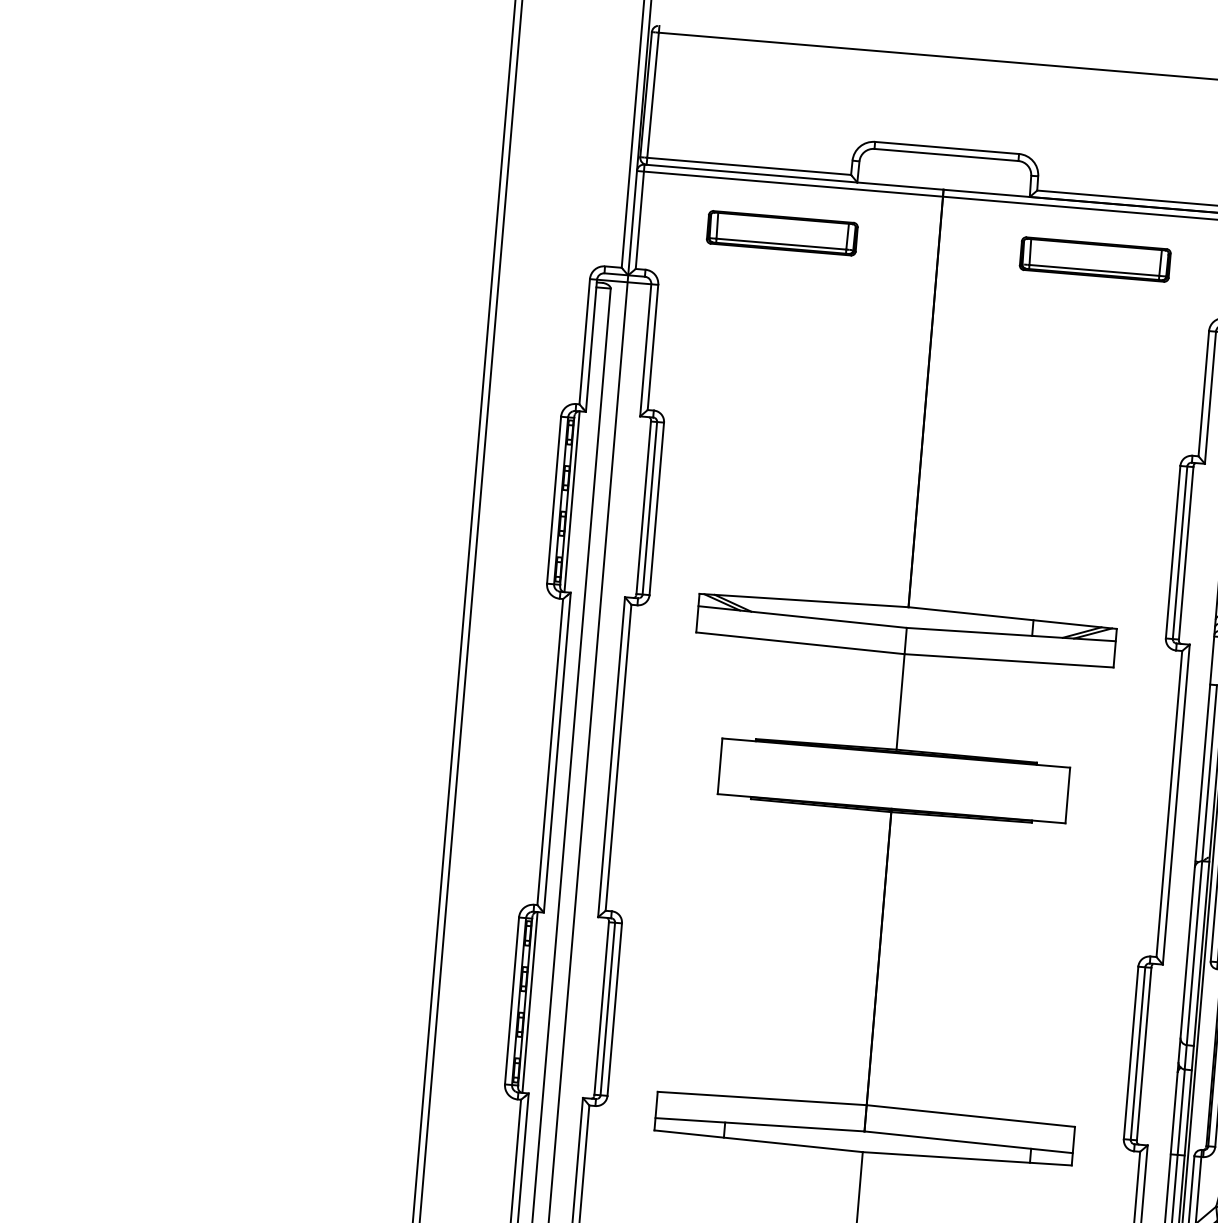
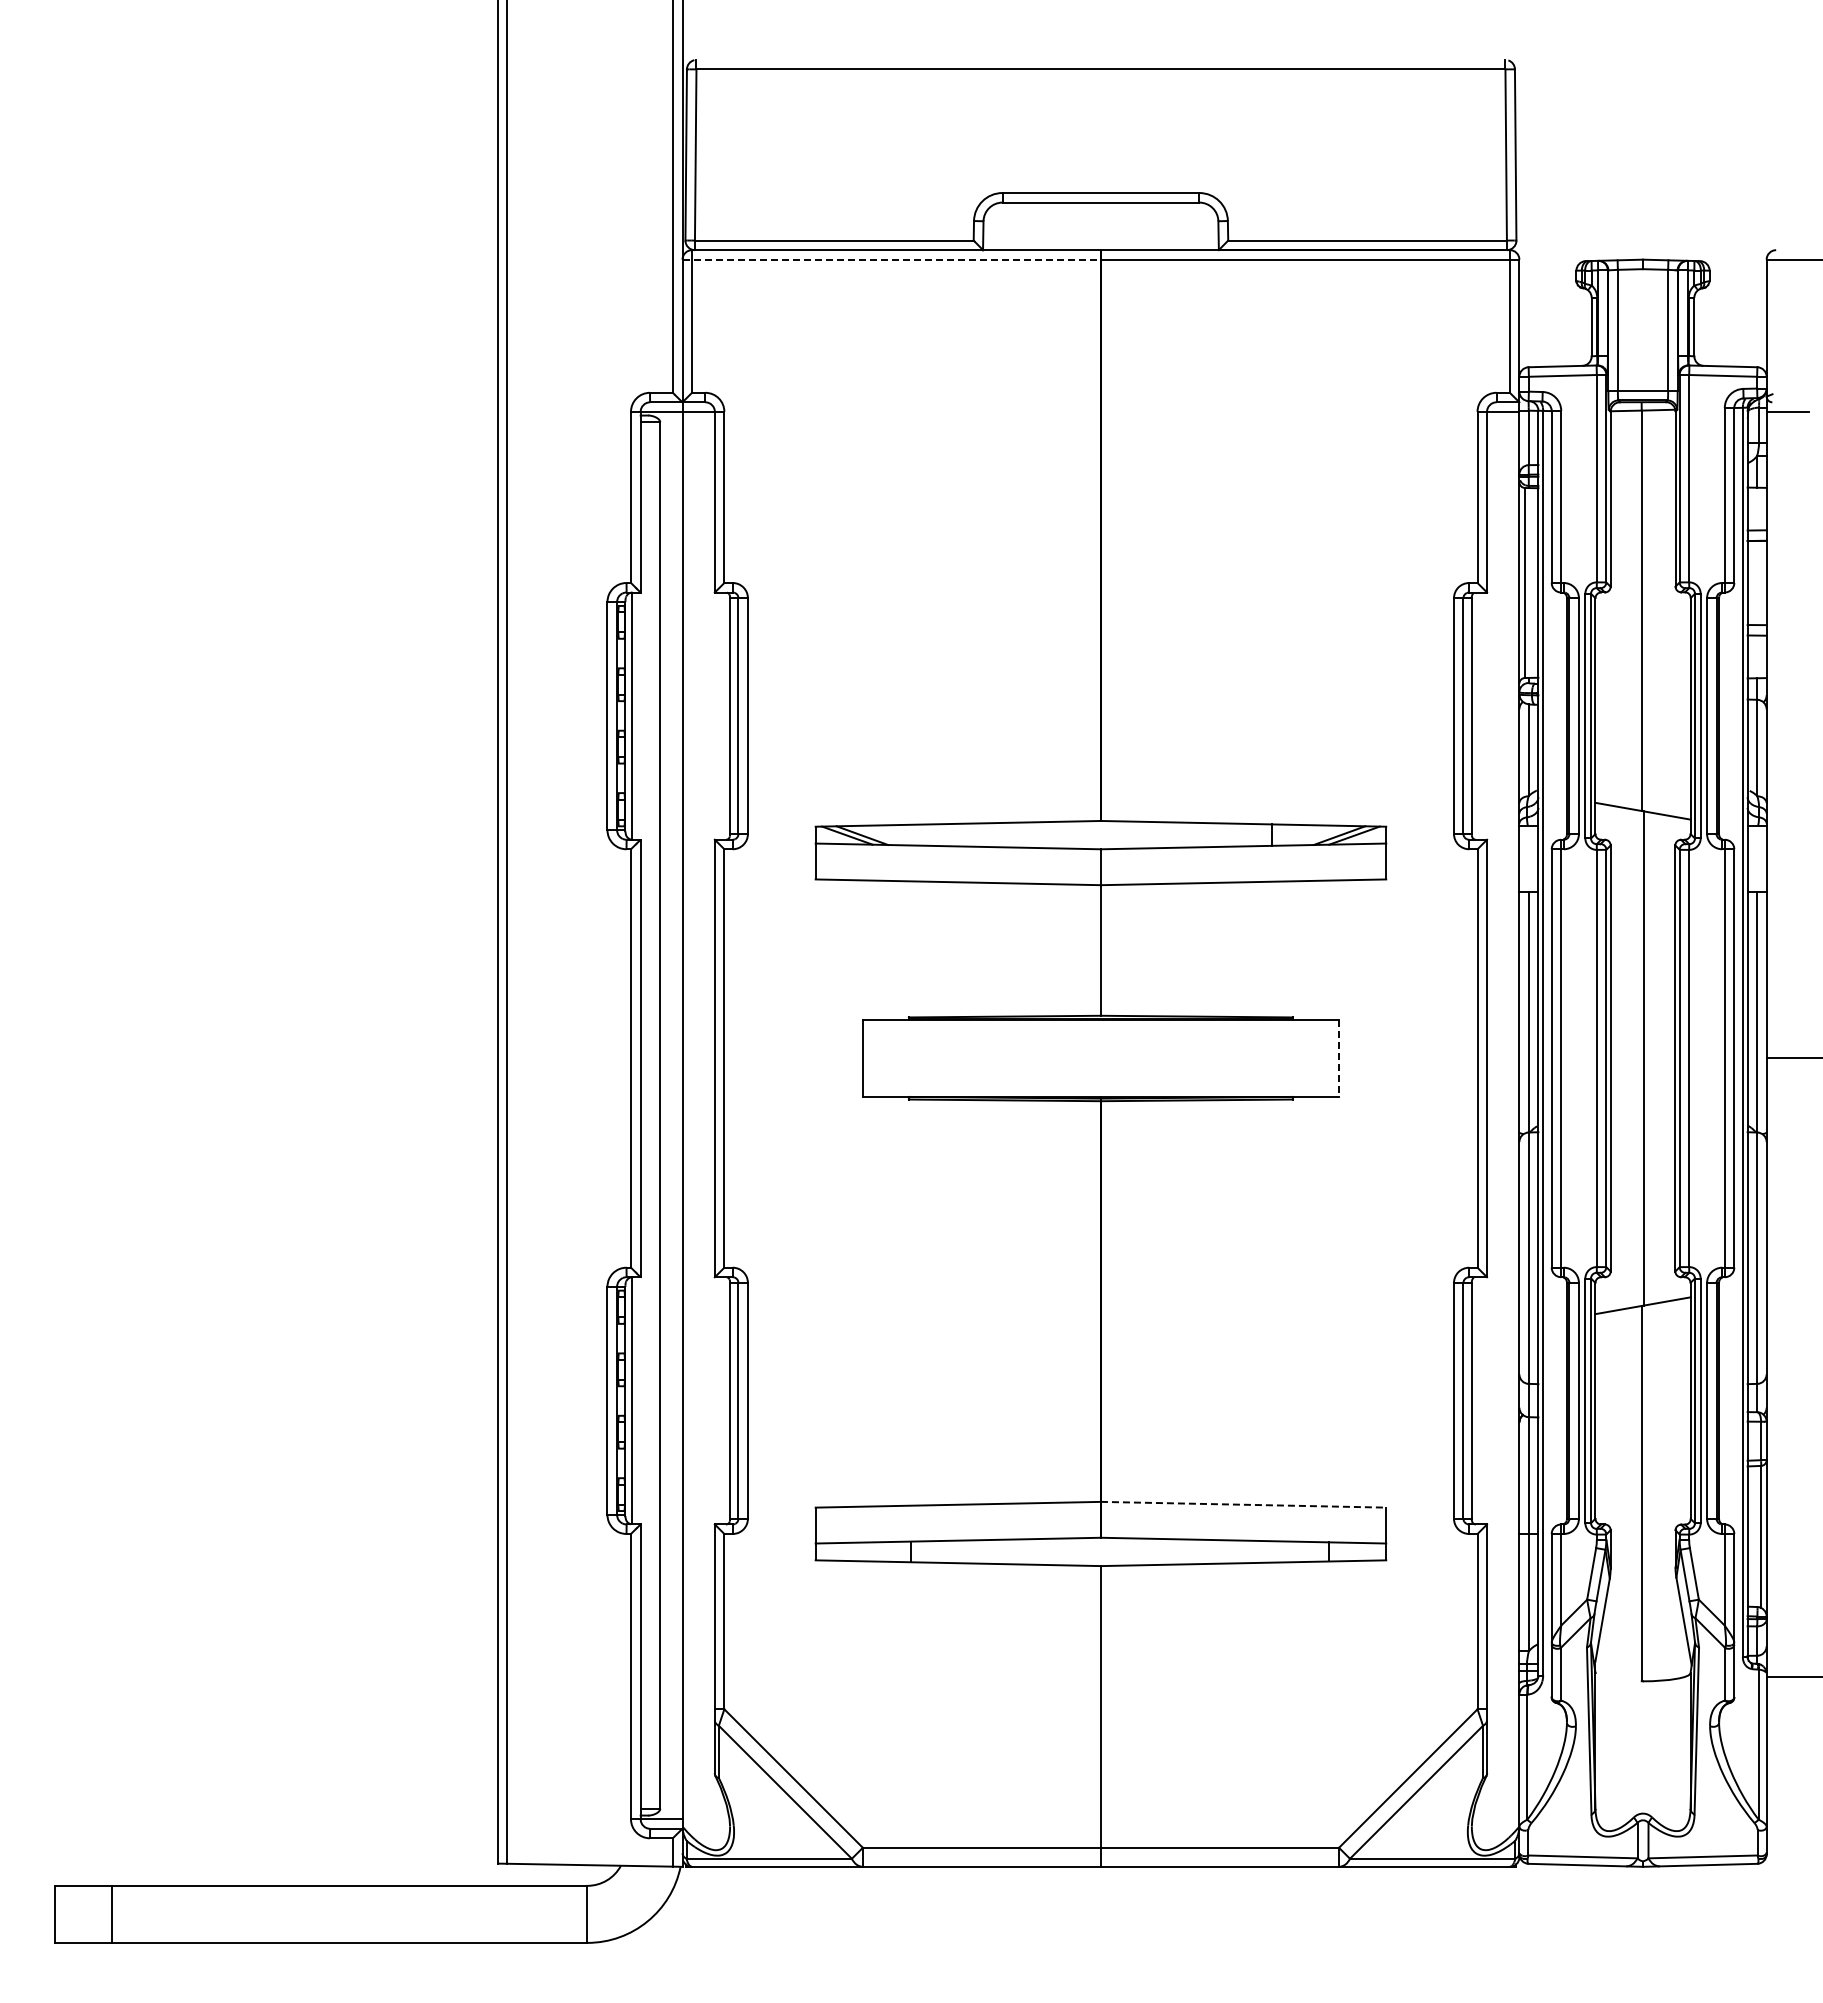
line: (790, 183) -> (892, 259), solid -> dashed
part: (781, 233) -> (886, 327), removed
part: (1095, 259) -> (1314, 327), removed
line: (1067, 795) -> (1338, 1058), solid -> dashed
line: (970, 1115) -> (1243, 1504), solid -> dashed

